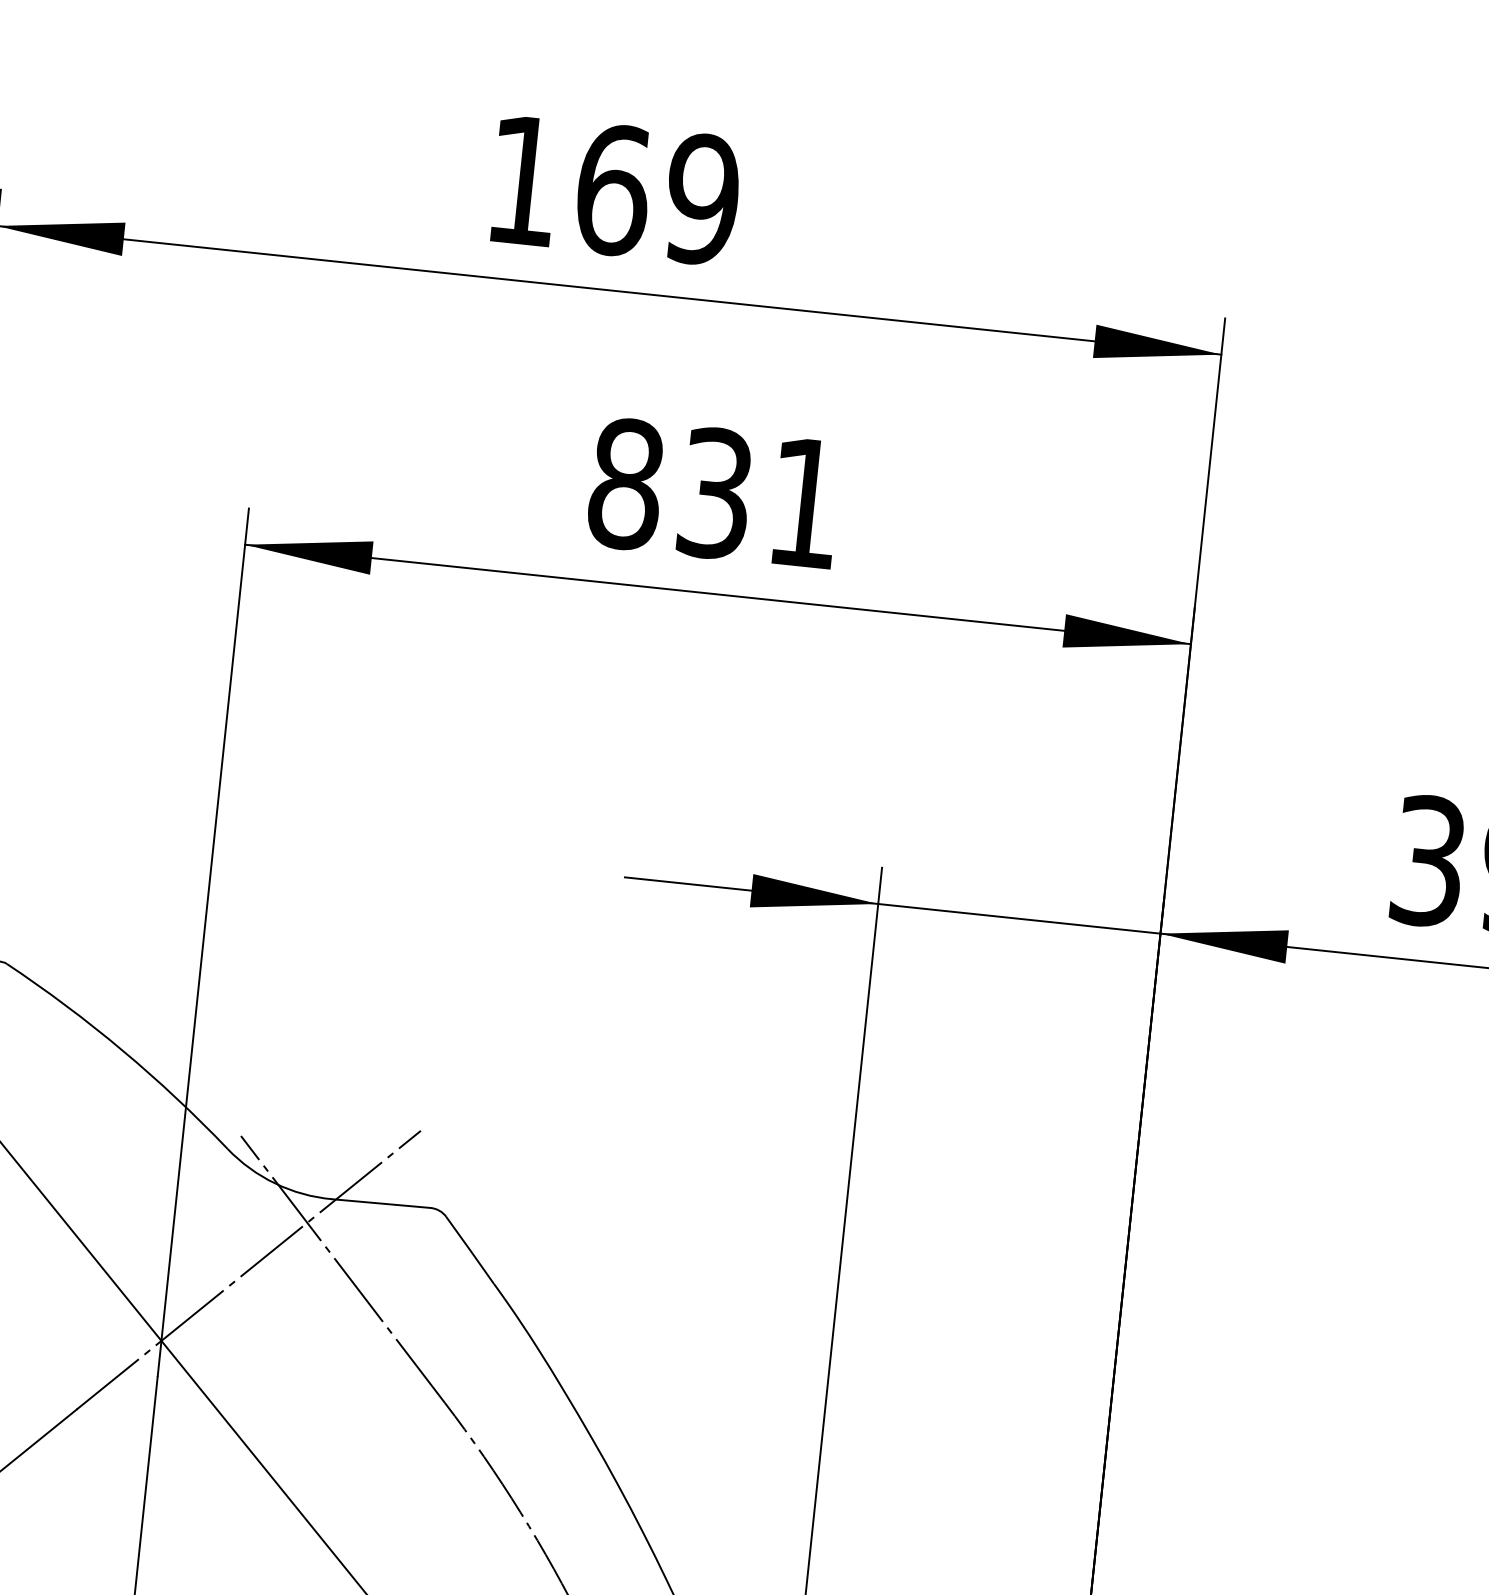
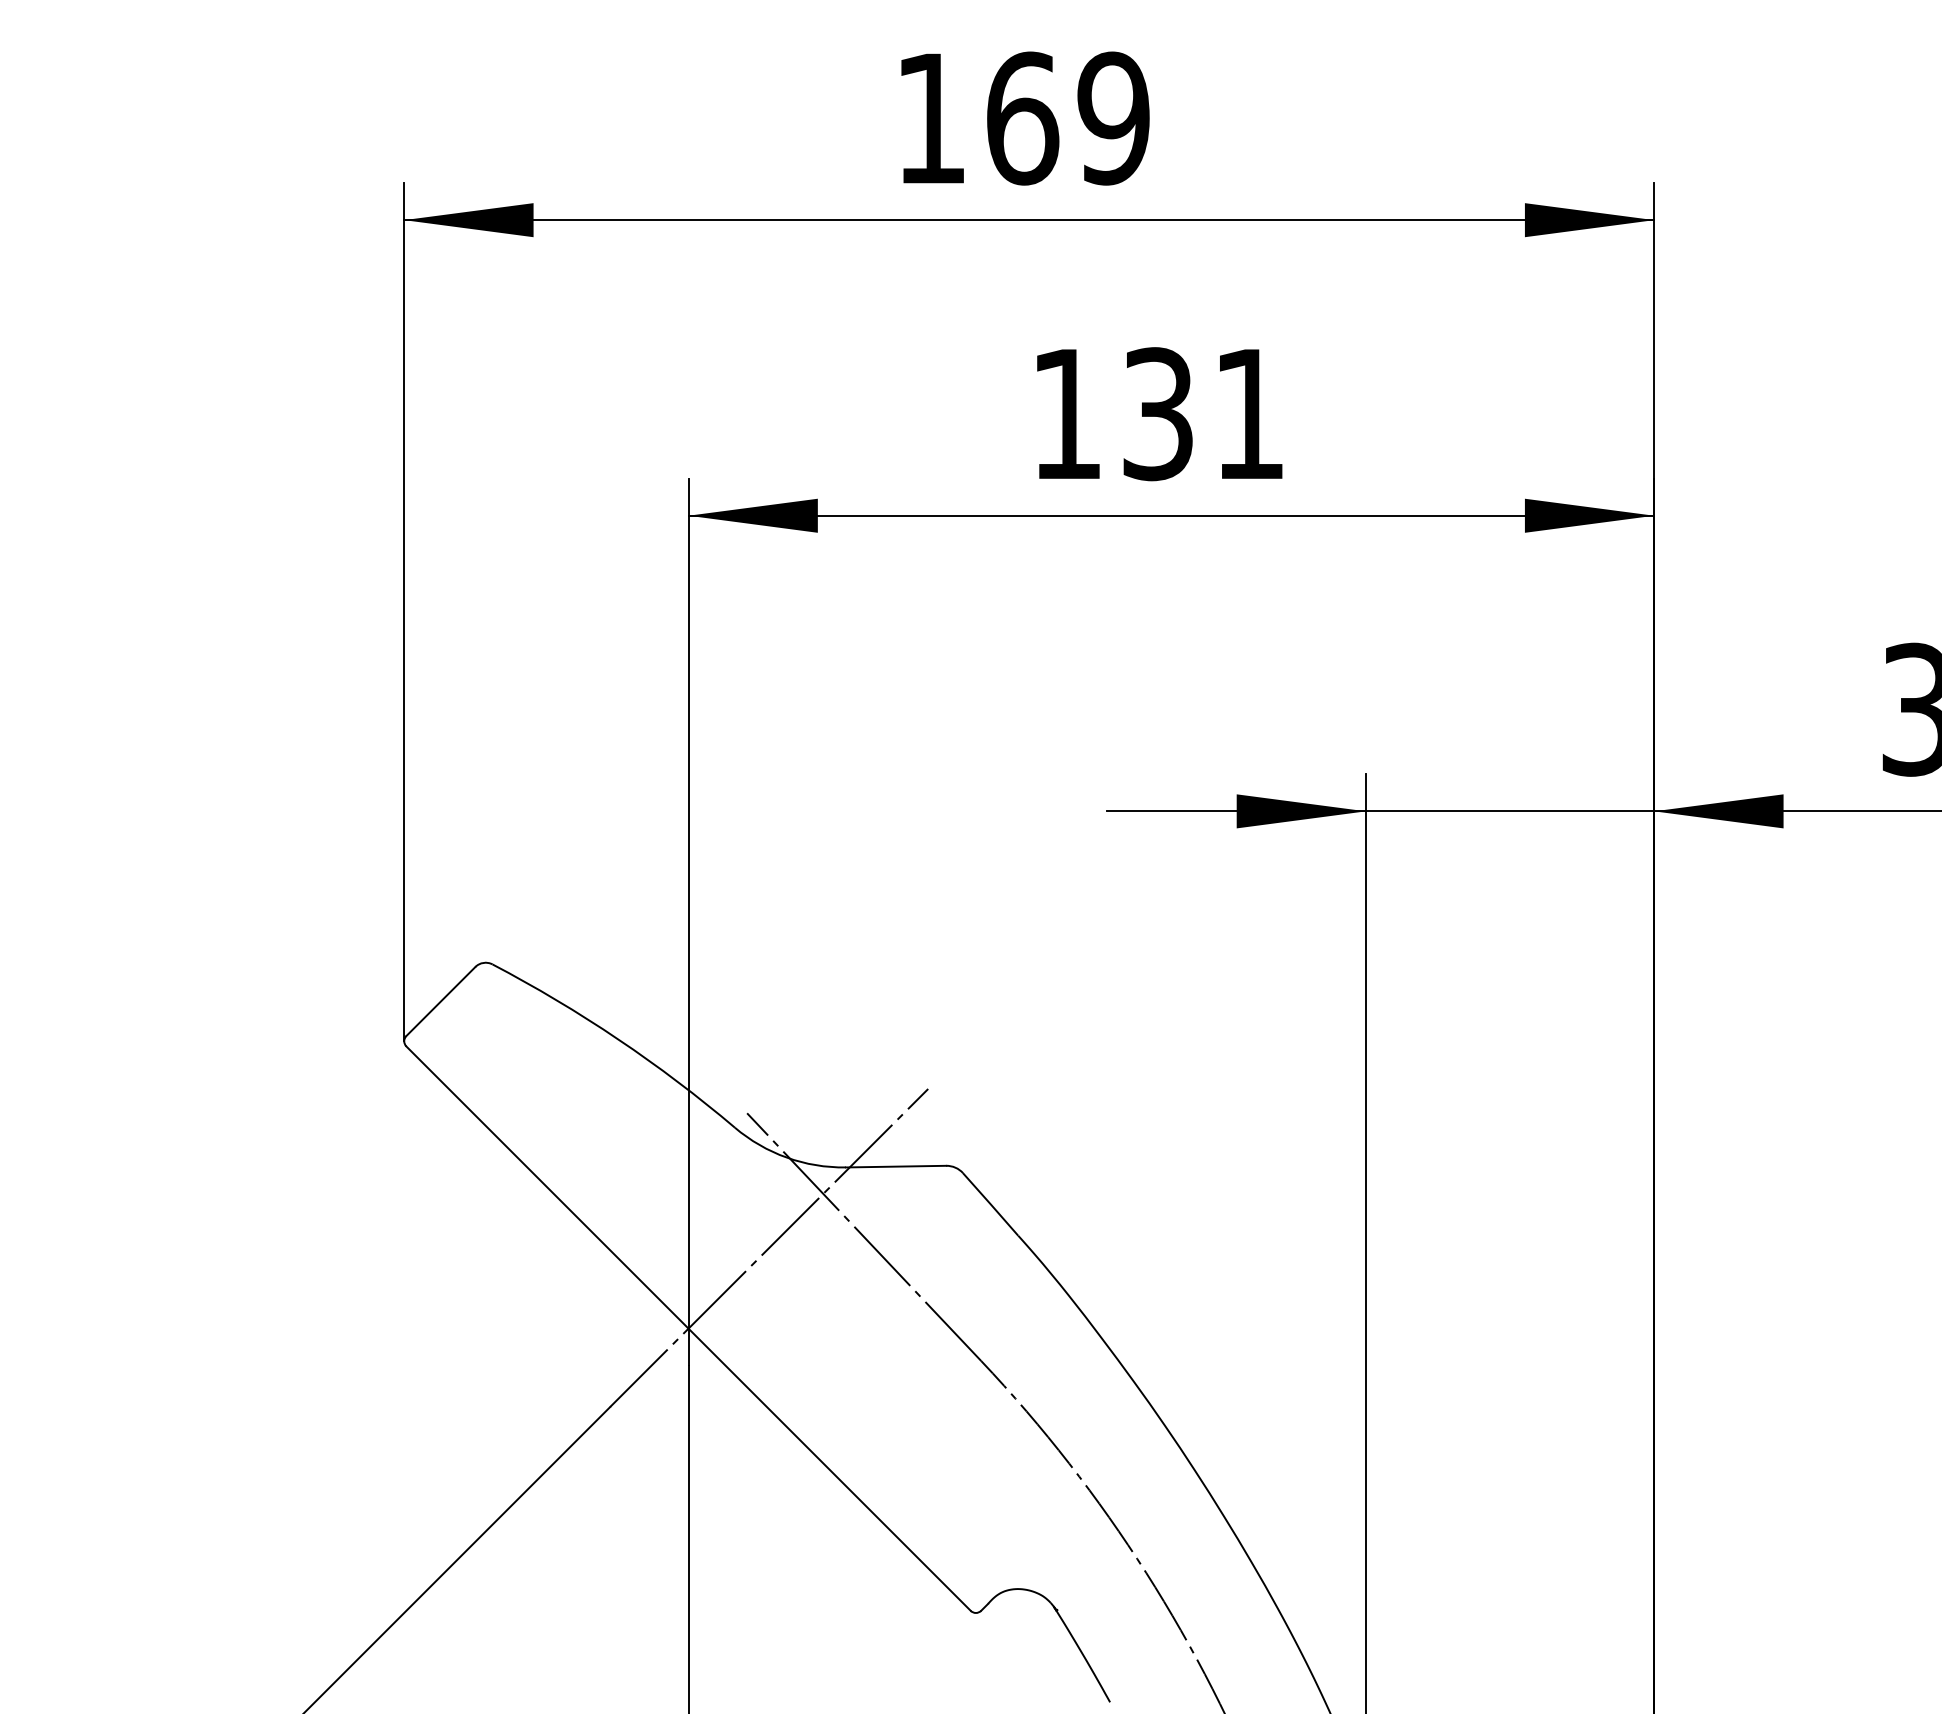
text: (625, 484) -> (1066, 414), 831 -> 131

